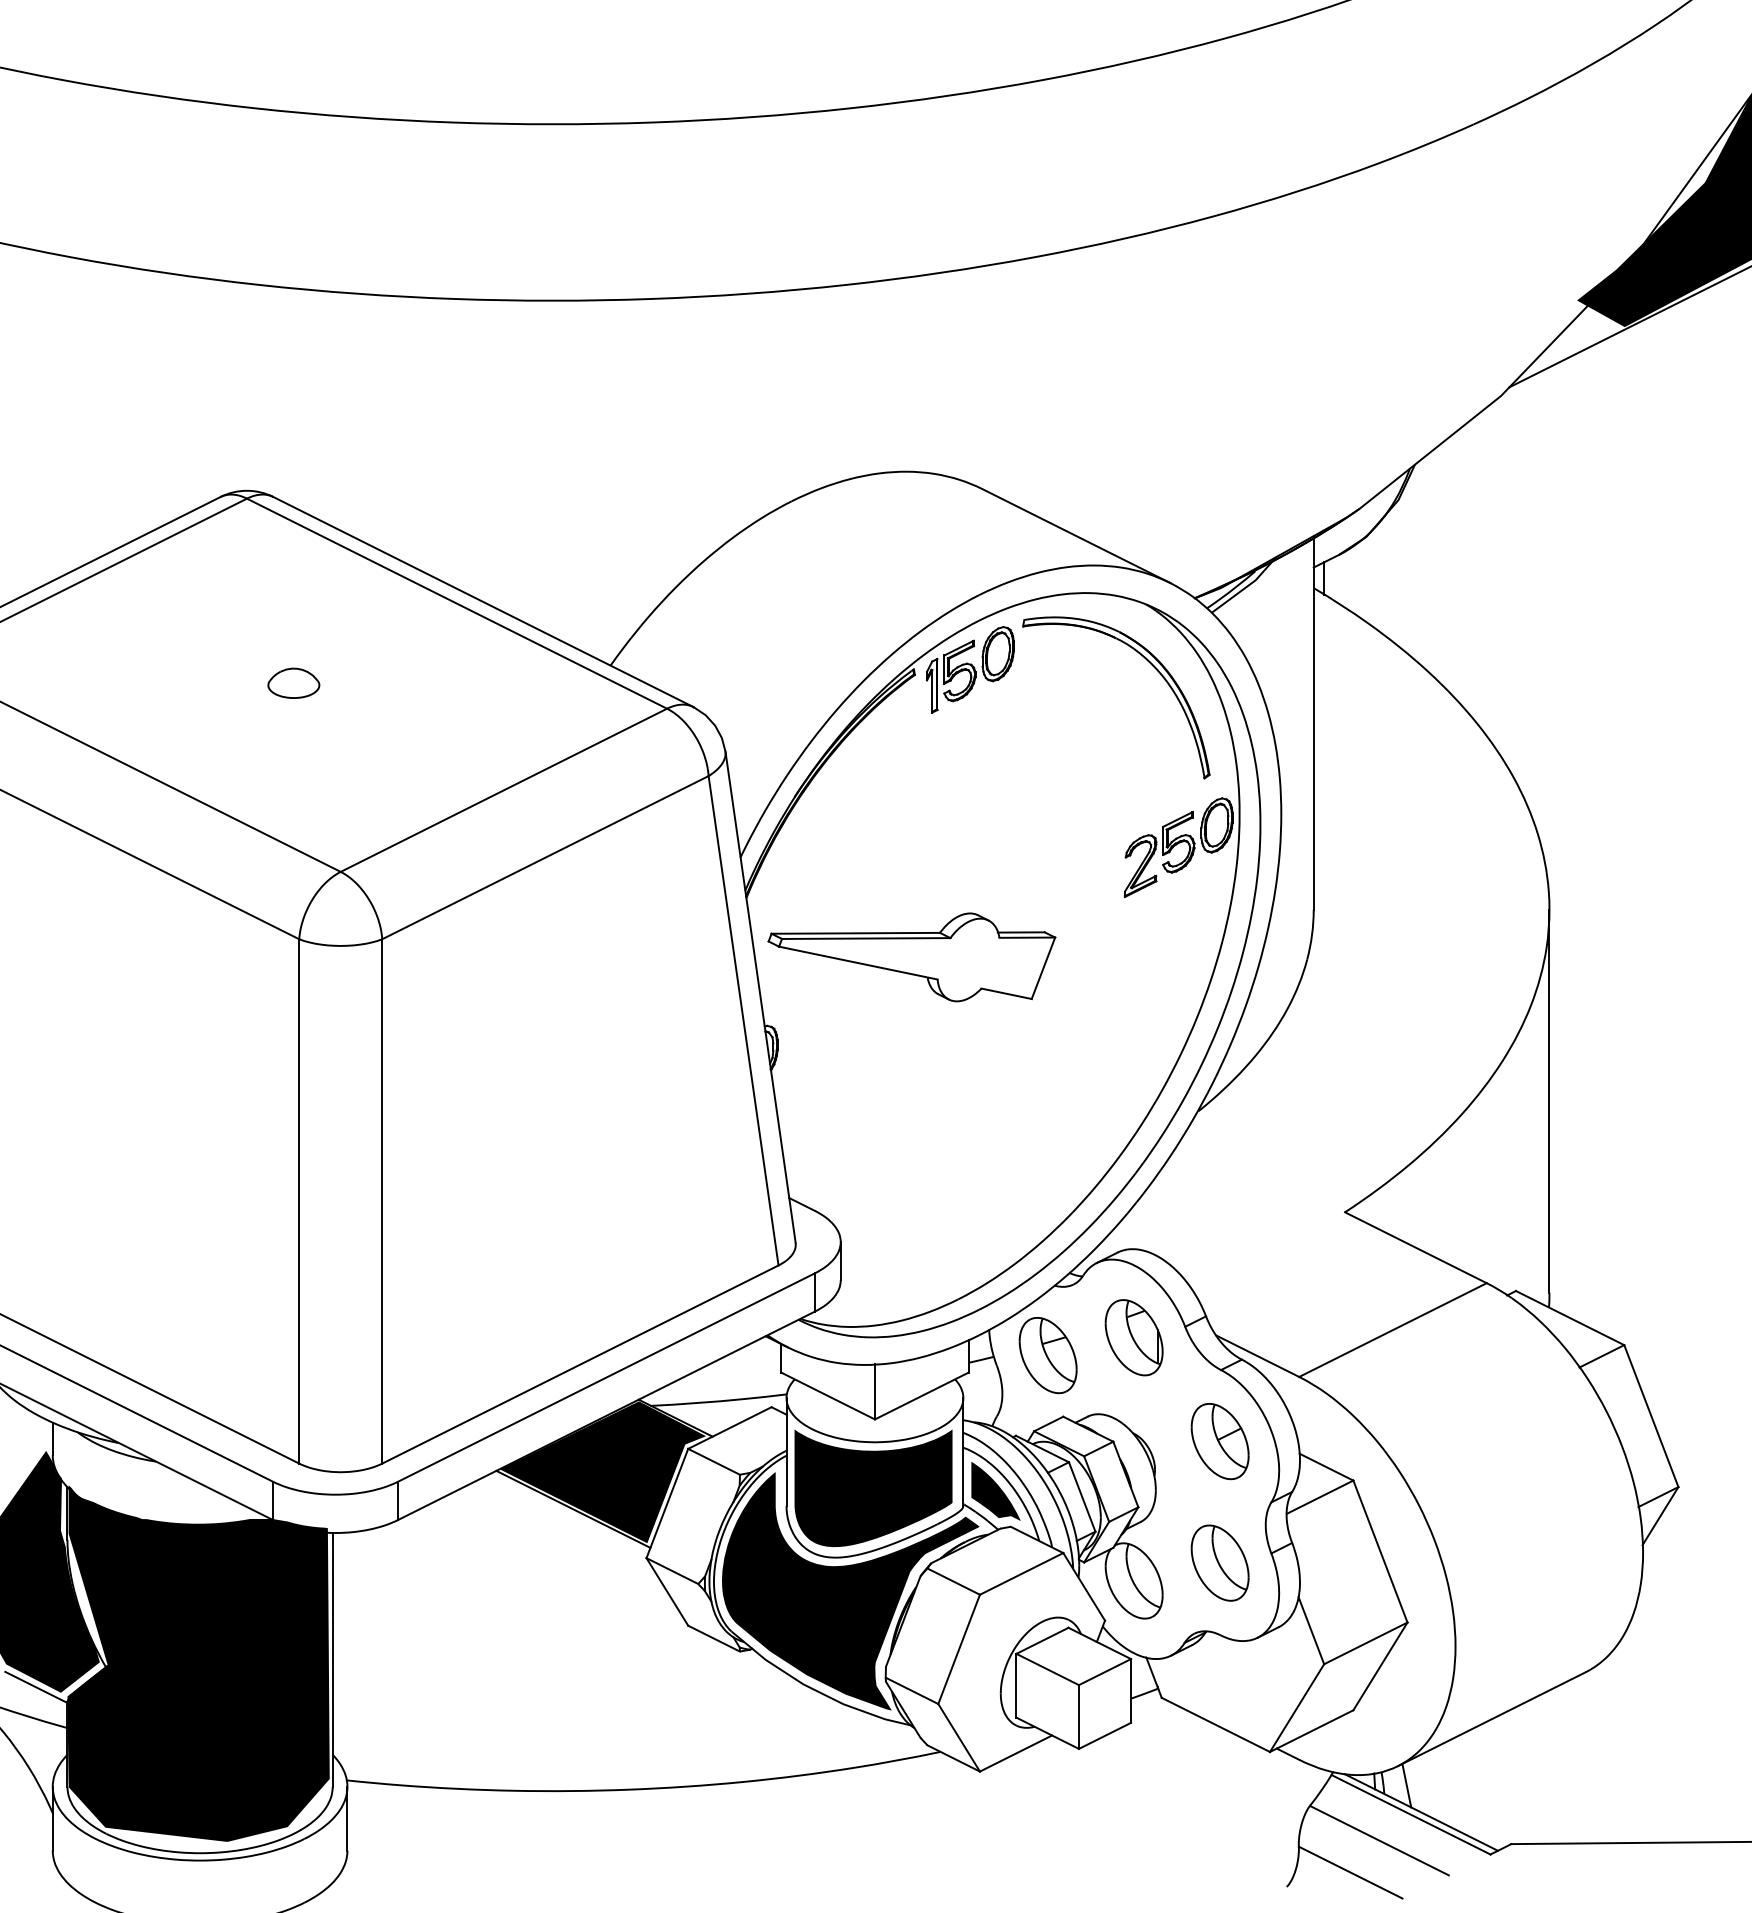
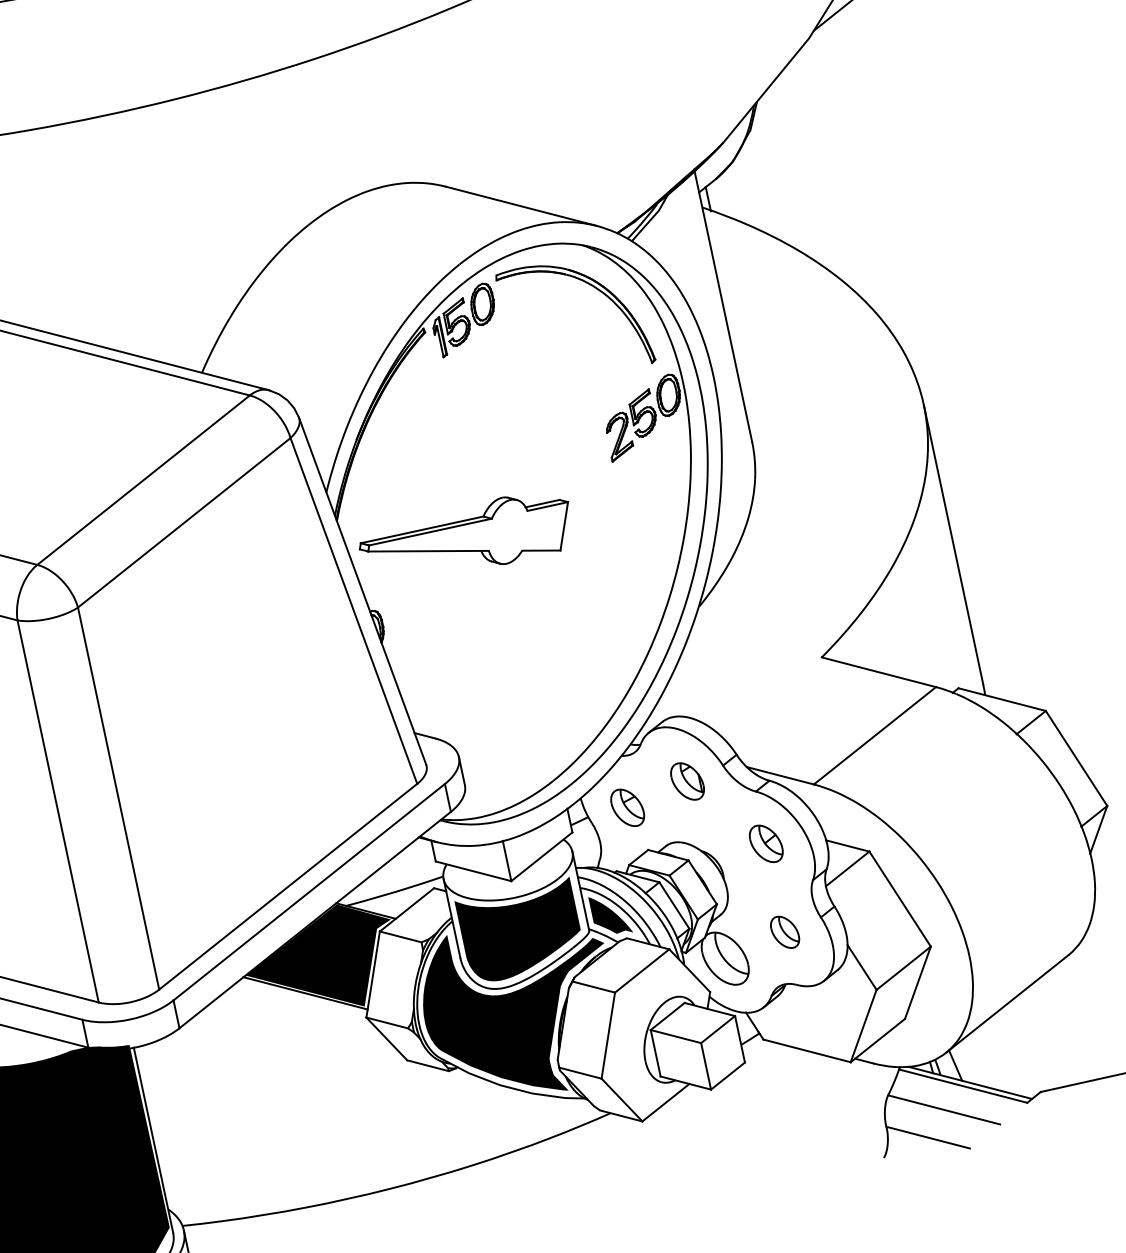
part: (1133, 1337) -> (687, 781), size x0.7
part: (1047, 1355) -> (627, 807), size x0.7
part: (1219, 1441) -> (765, 843), size x0.7
part: (1219, 1562) -> (784, 932), size x0.6

